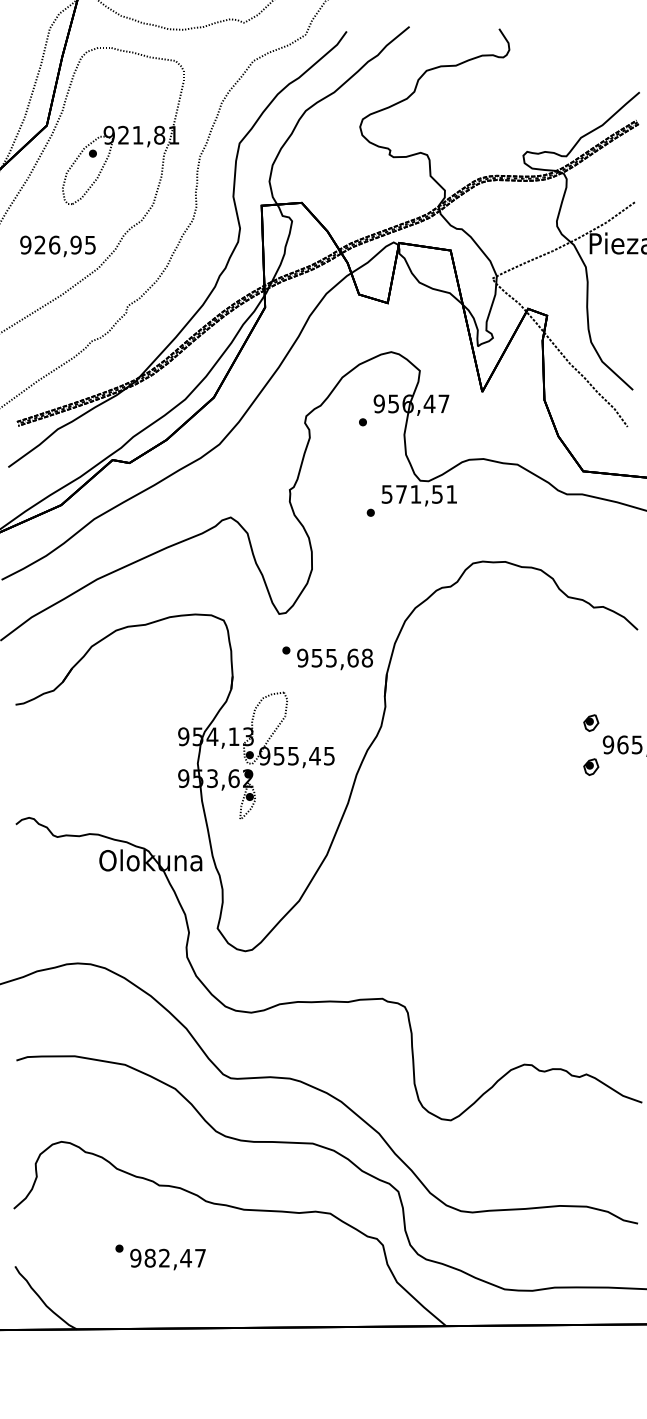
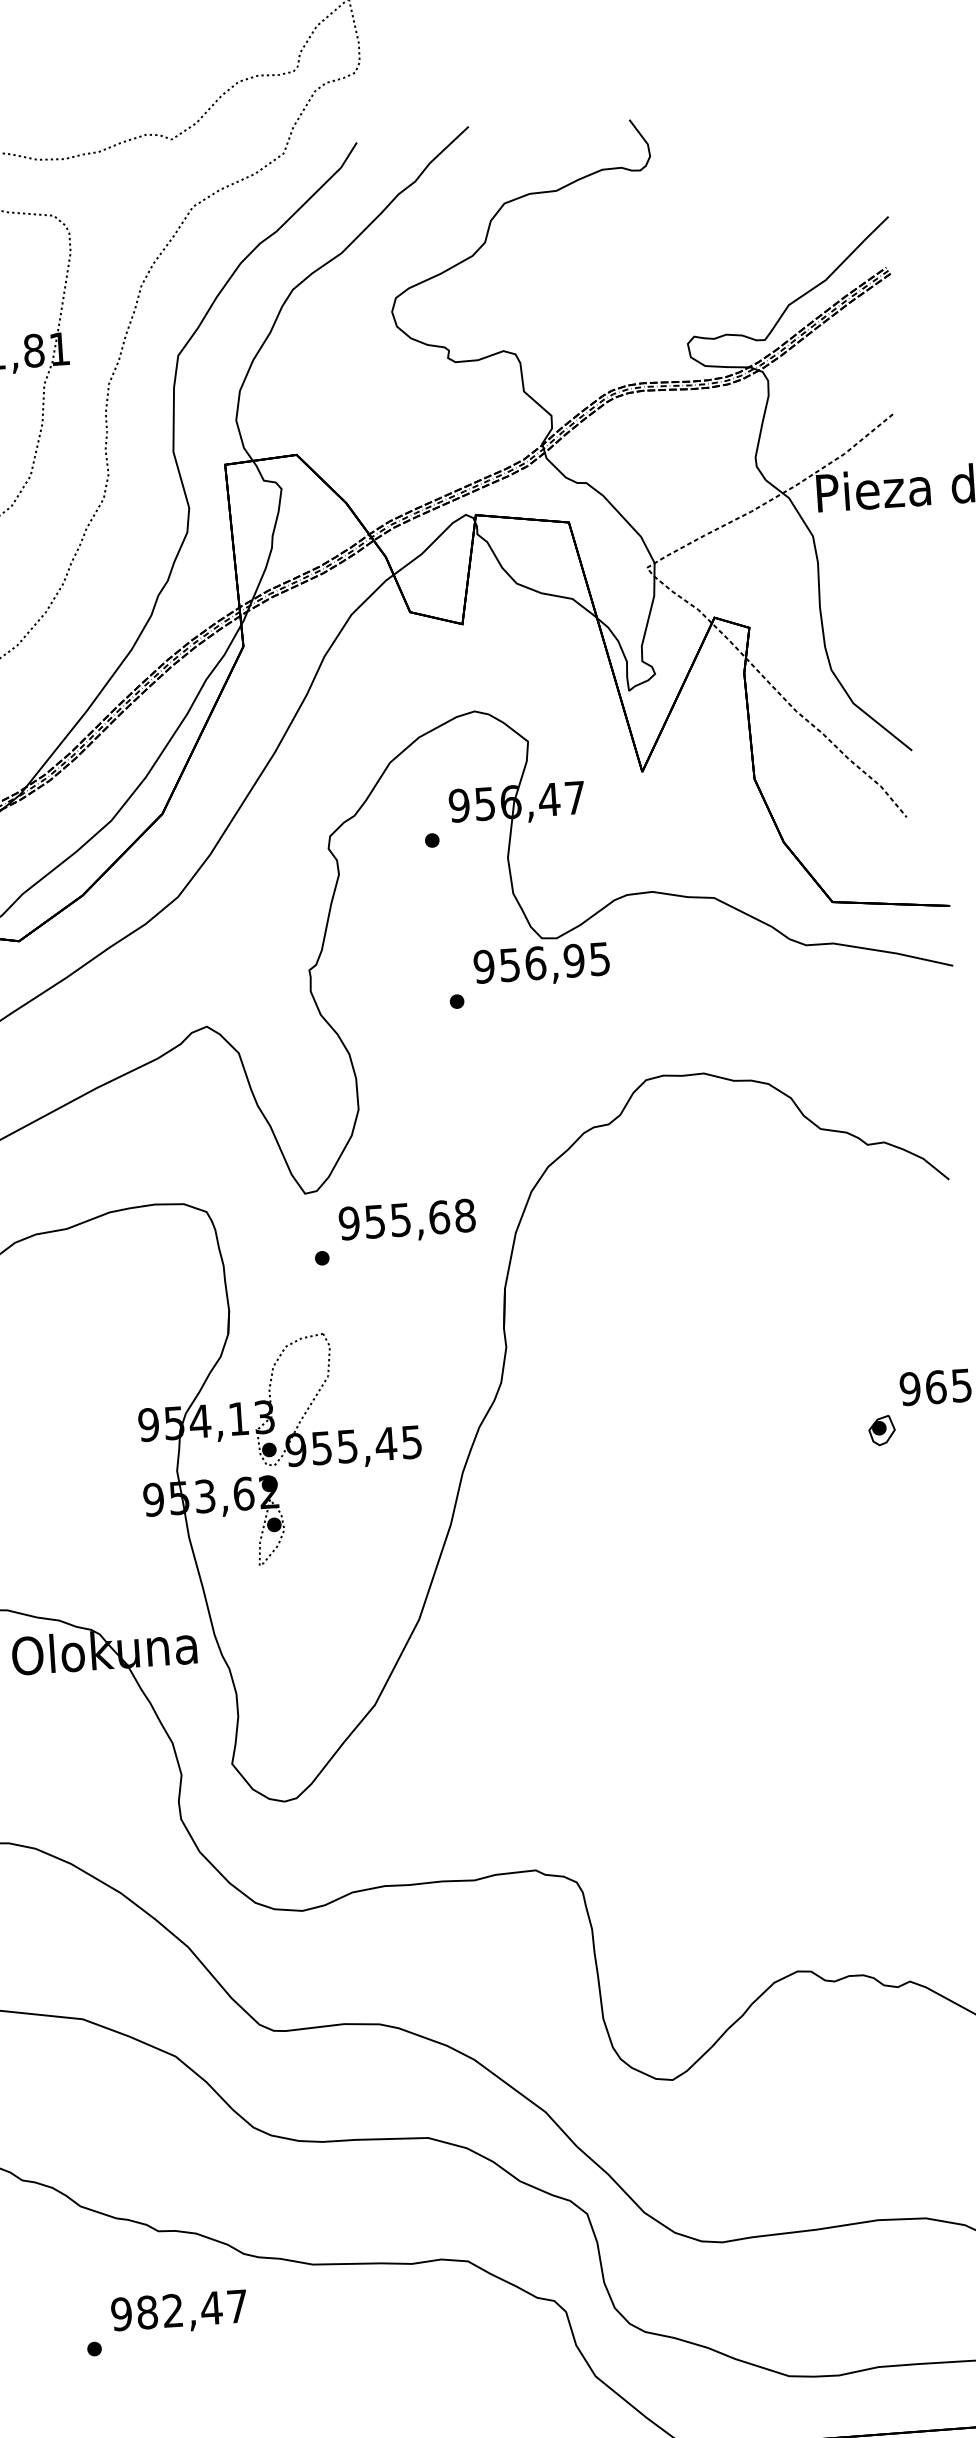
text: (419, 494) -> (542, 963), 571,51 -> 956,95
text: (334, 659) -> (406, 1222), moved
part: (591, 722) -> (877, 1350), removed
text: (167, 1259) -> (178, 2312), moved

